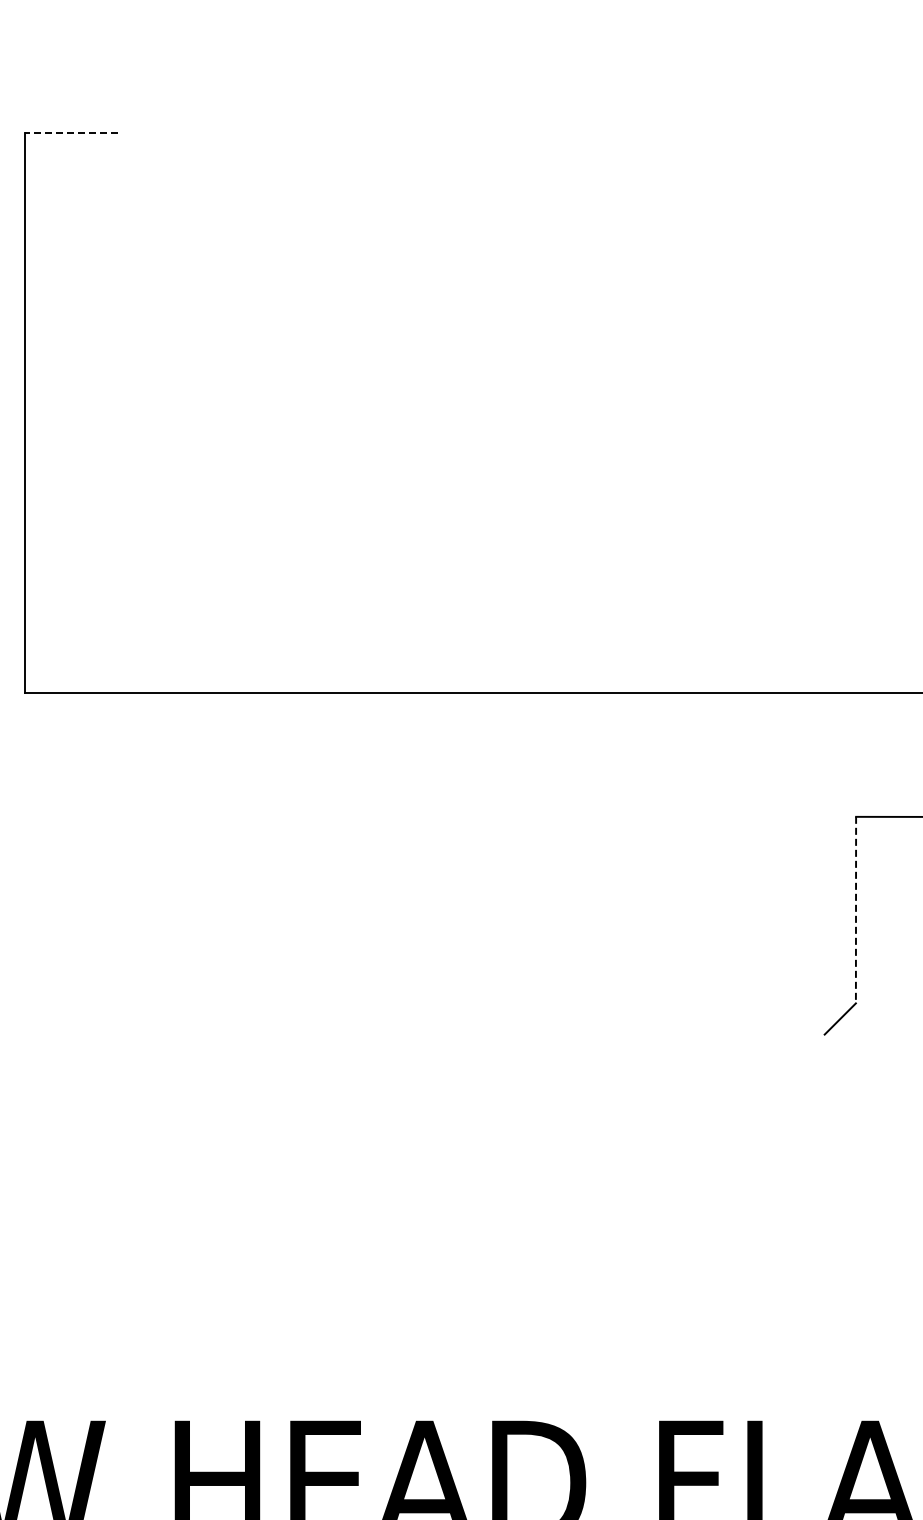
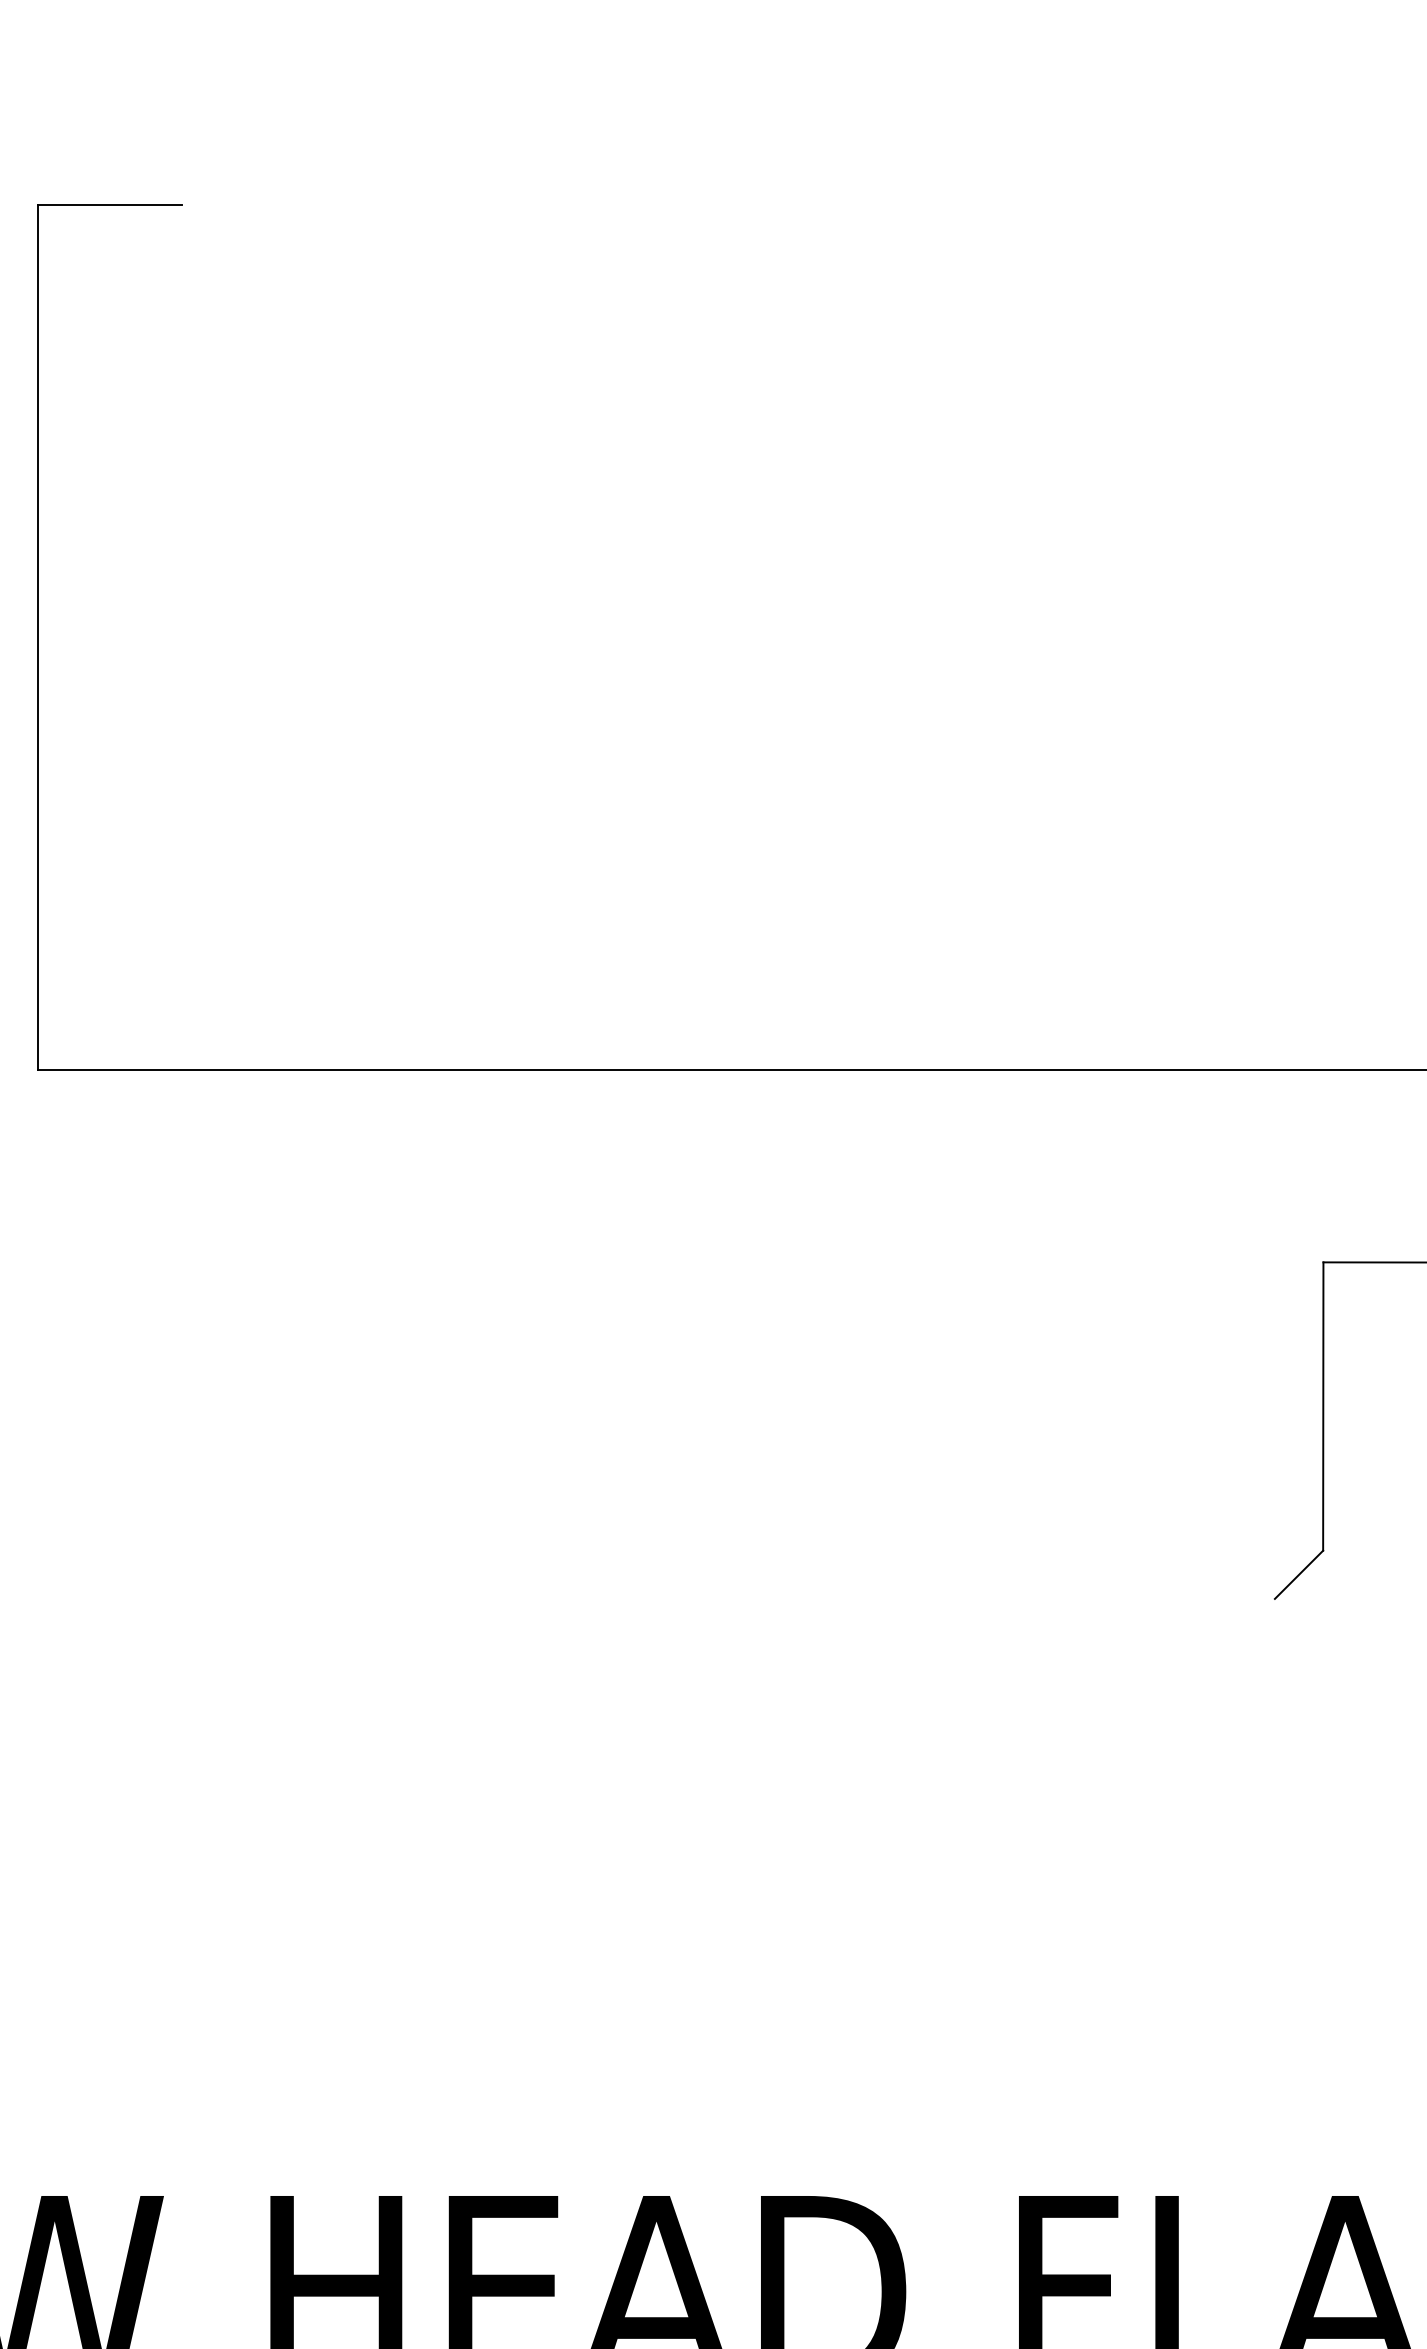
line: (71, 133) -> (110, 206), dashed -> solid
line: (856, 910) -> (1324, 1407), dashed -> solid

